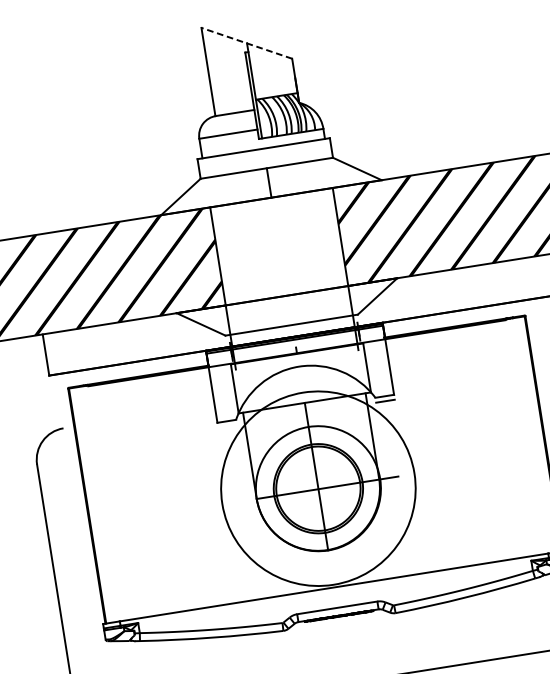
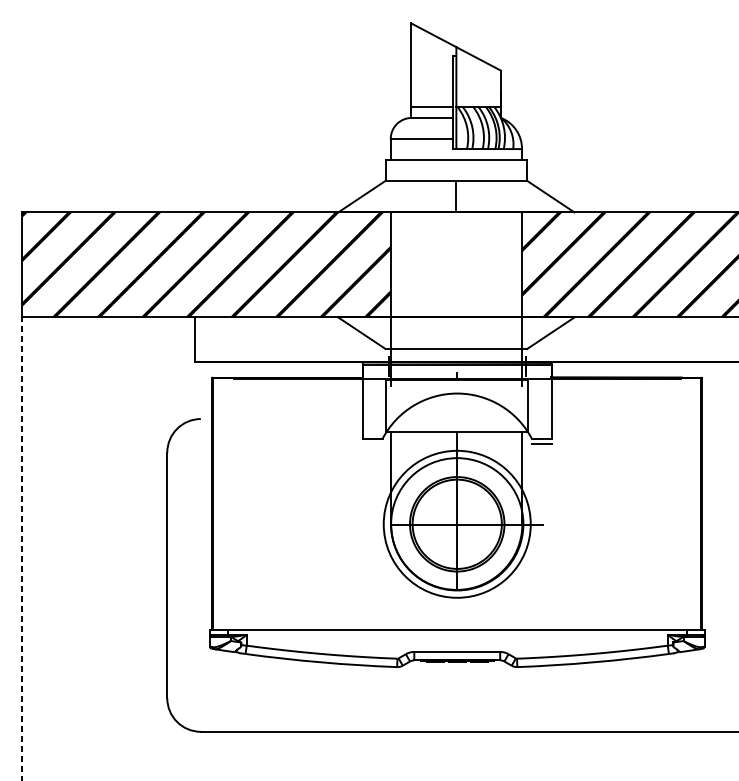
line: (247, 43) -> (456, 47), dashed -> solid
line: (233, 103) -> (432, 107), added
circle: (317, 488) -> (456, 523), size x0.71

